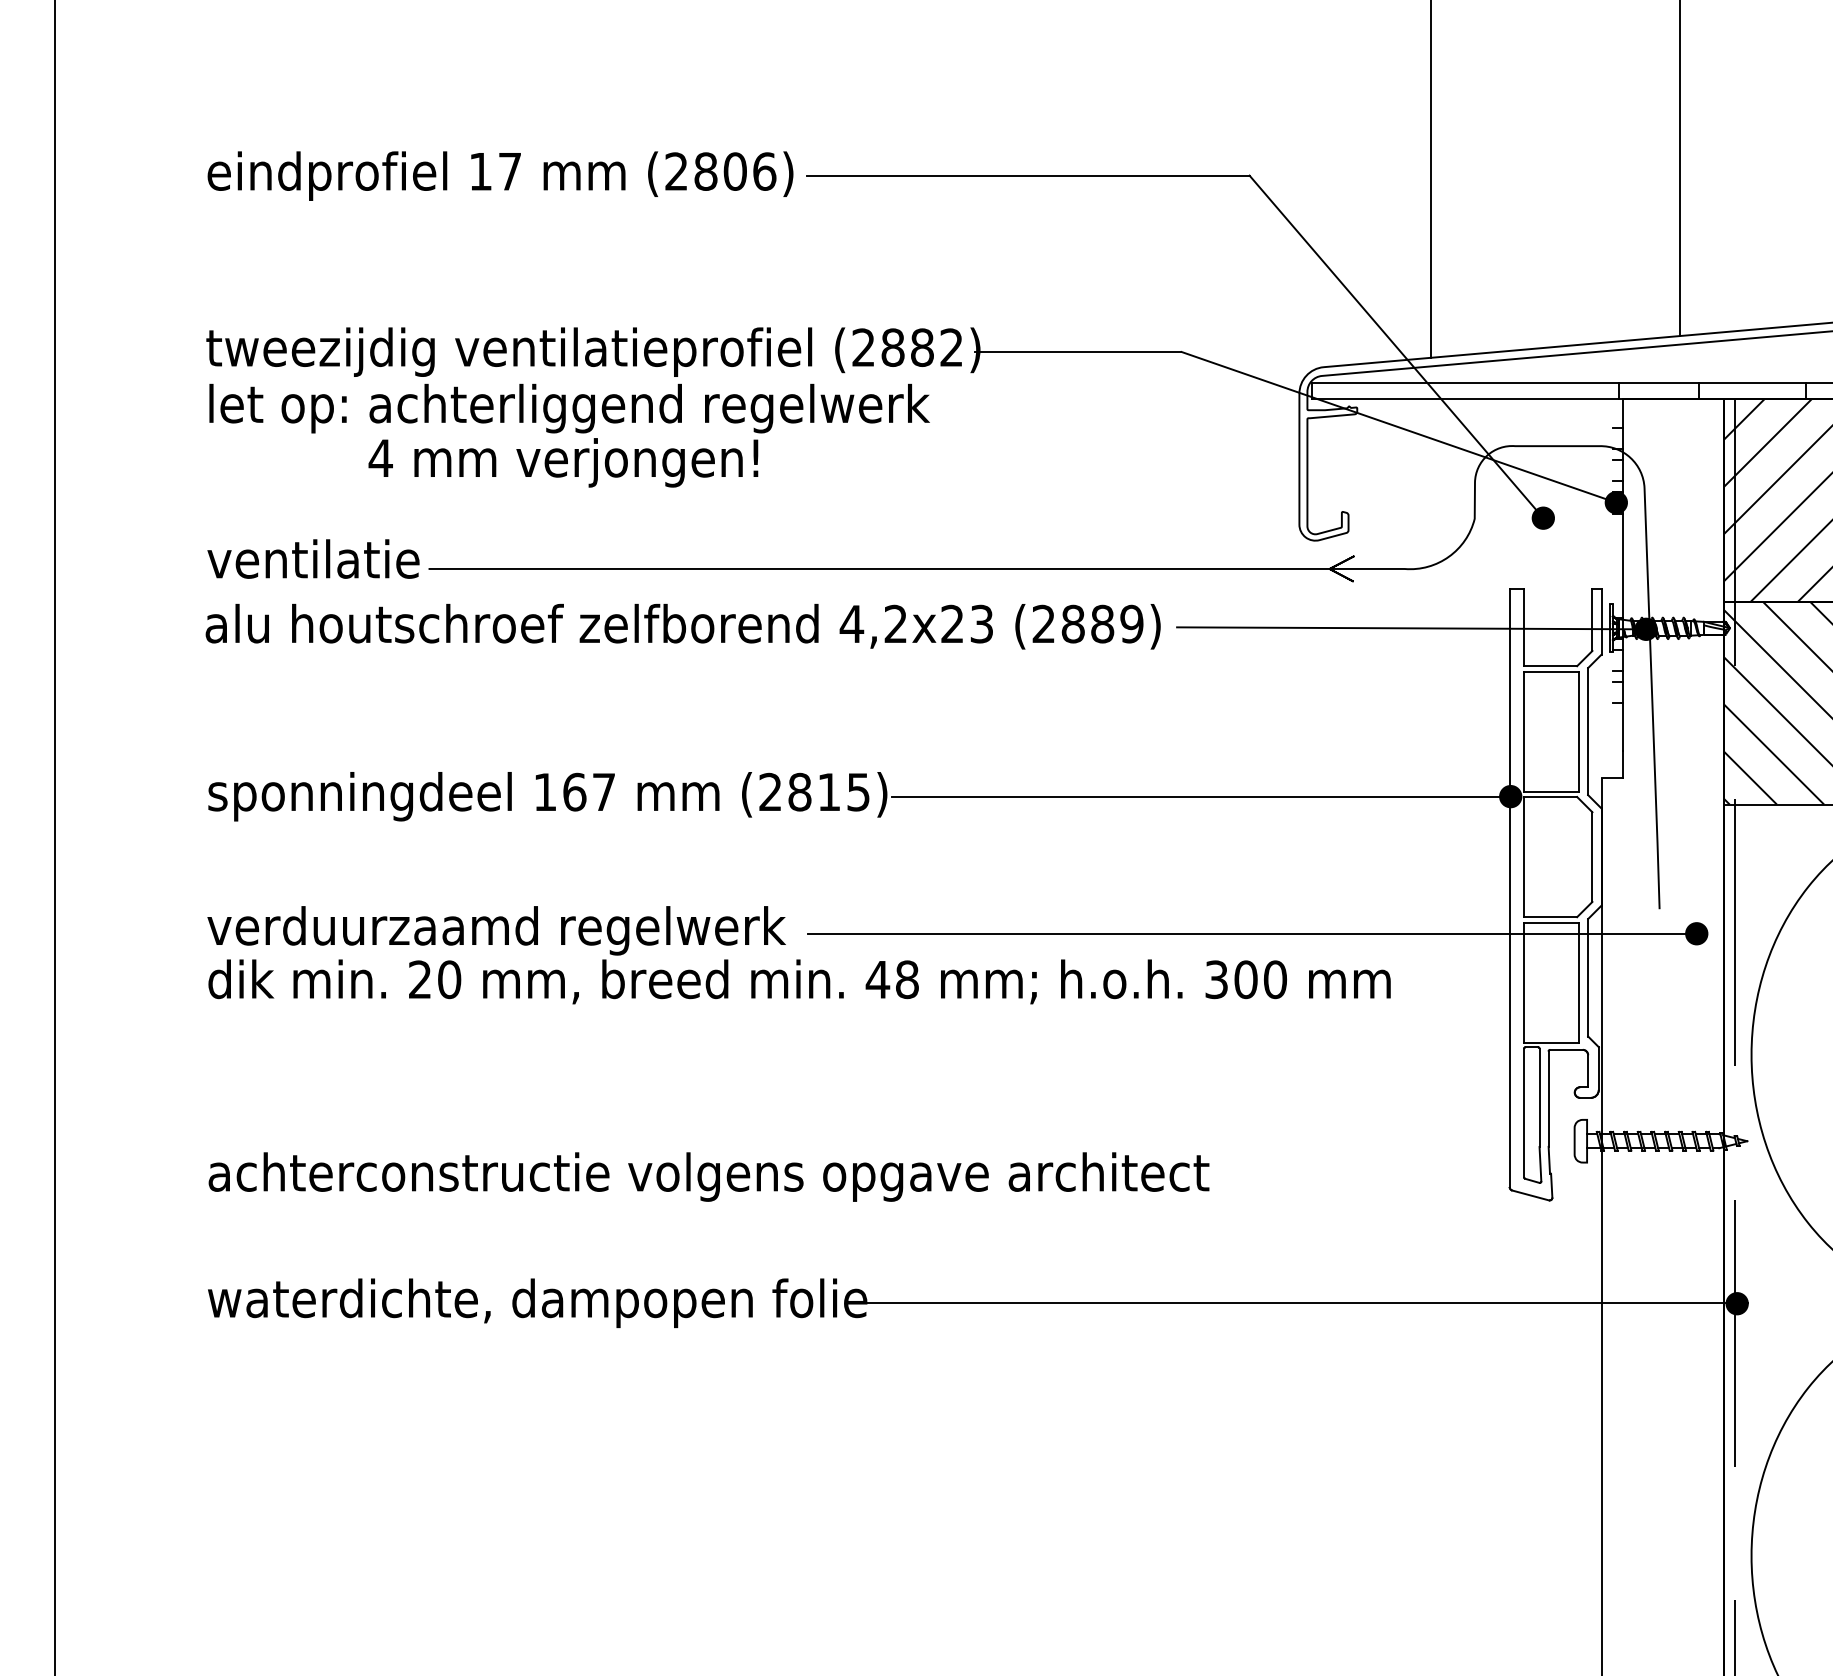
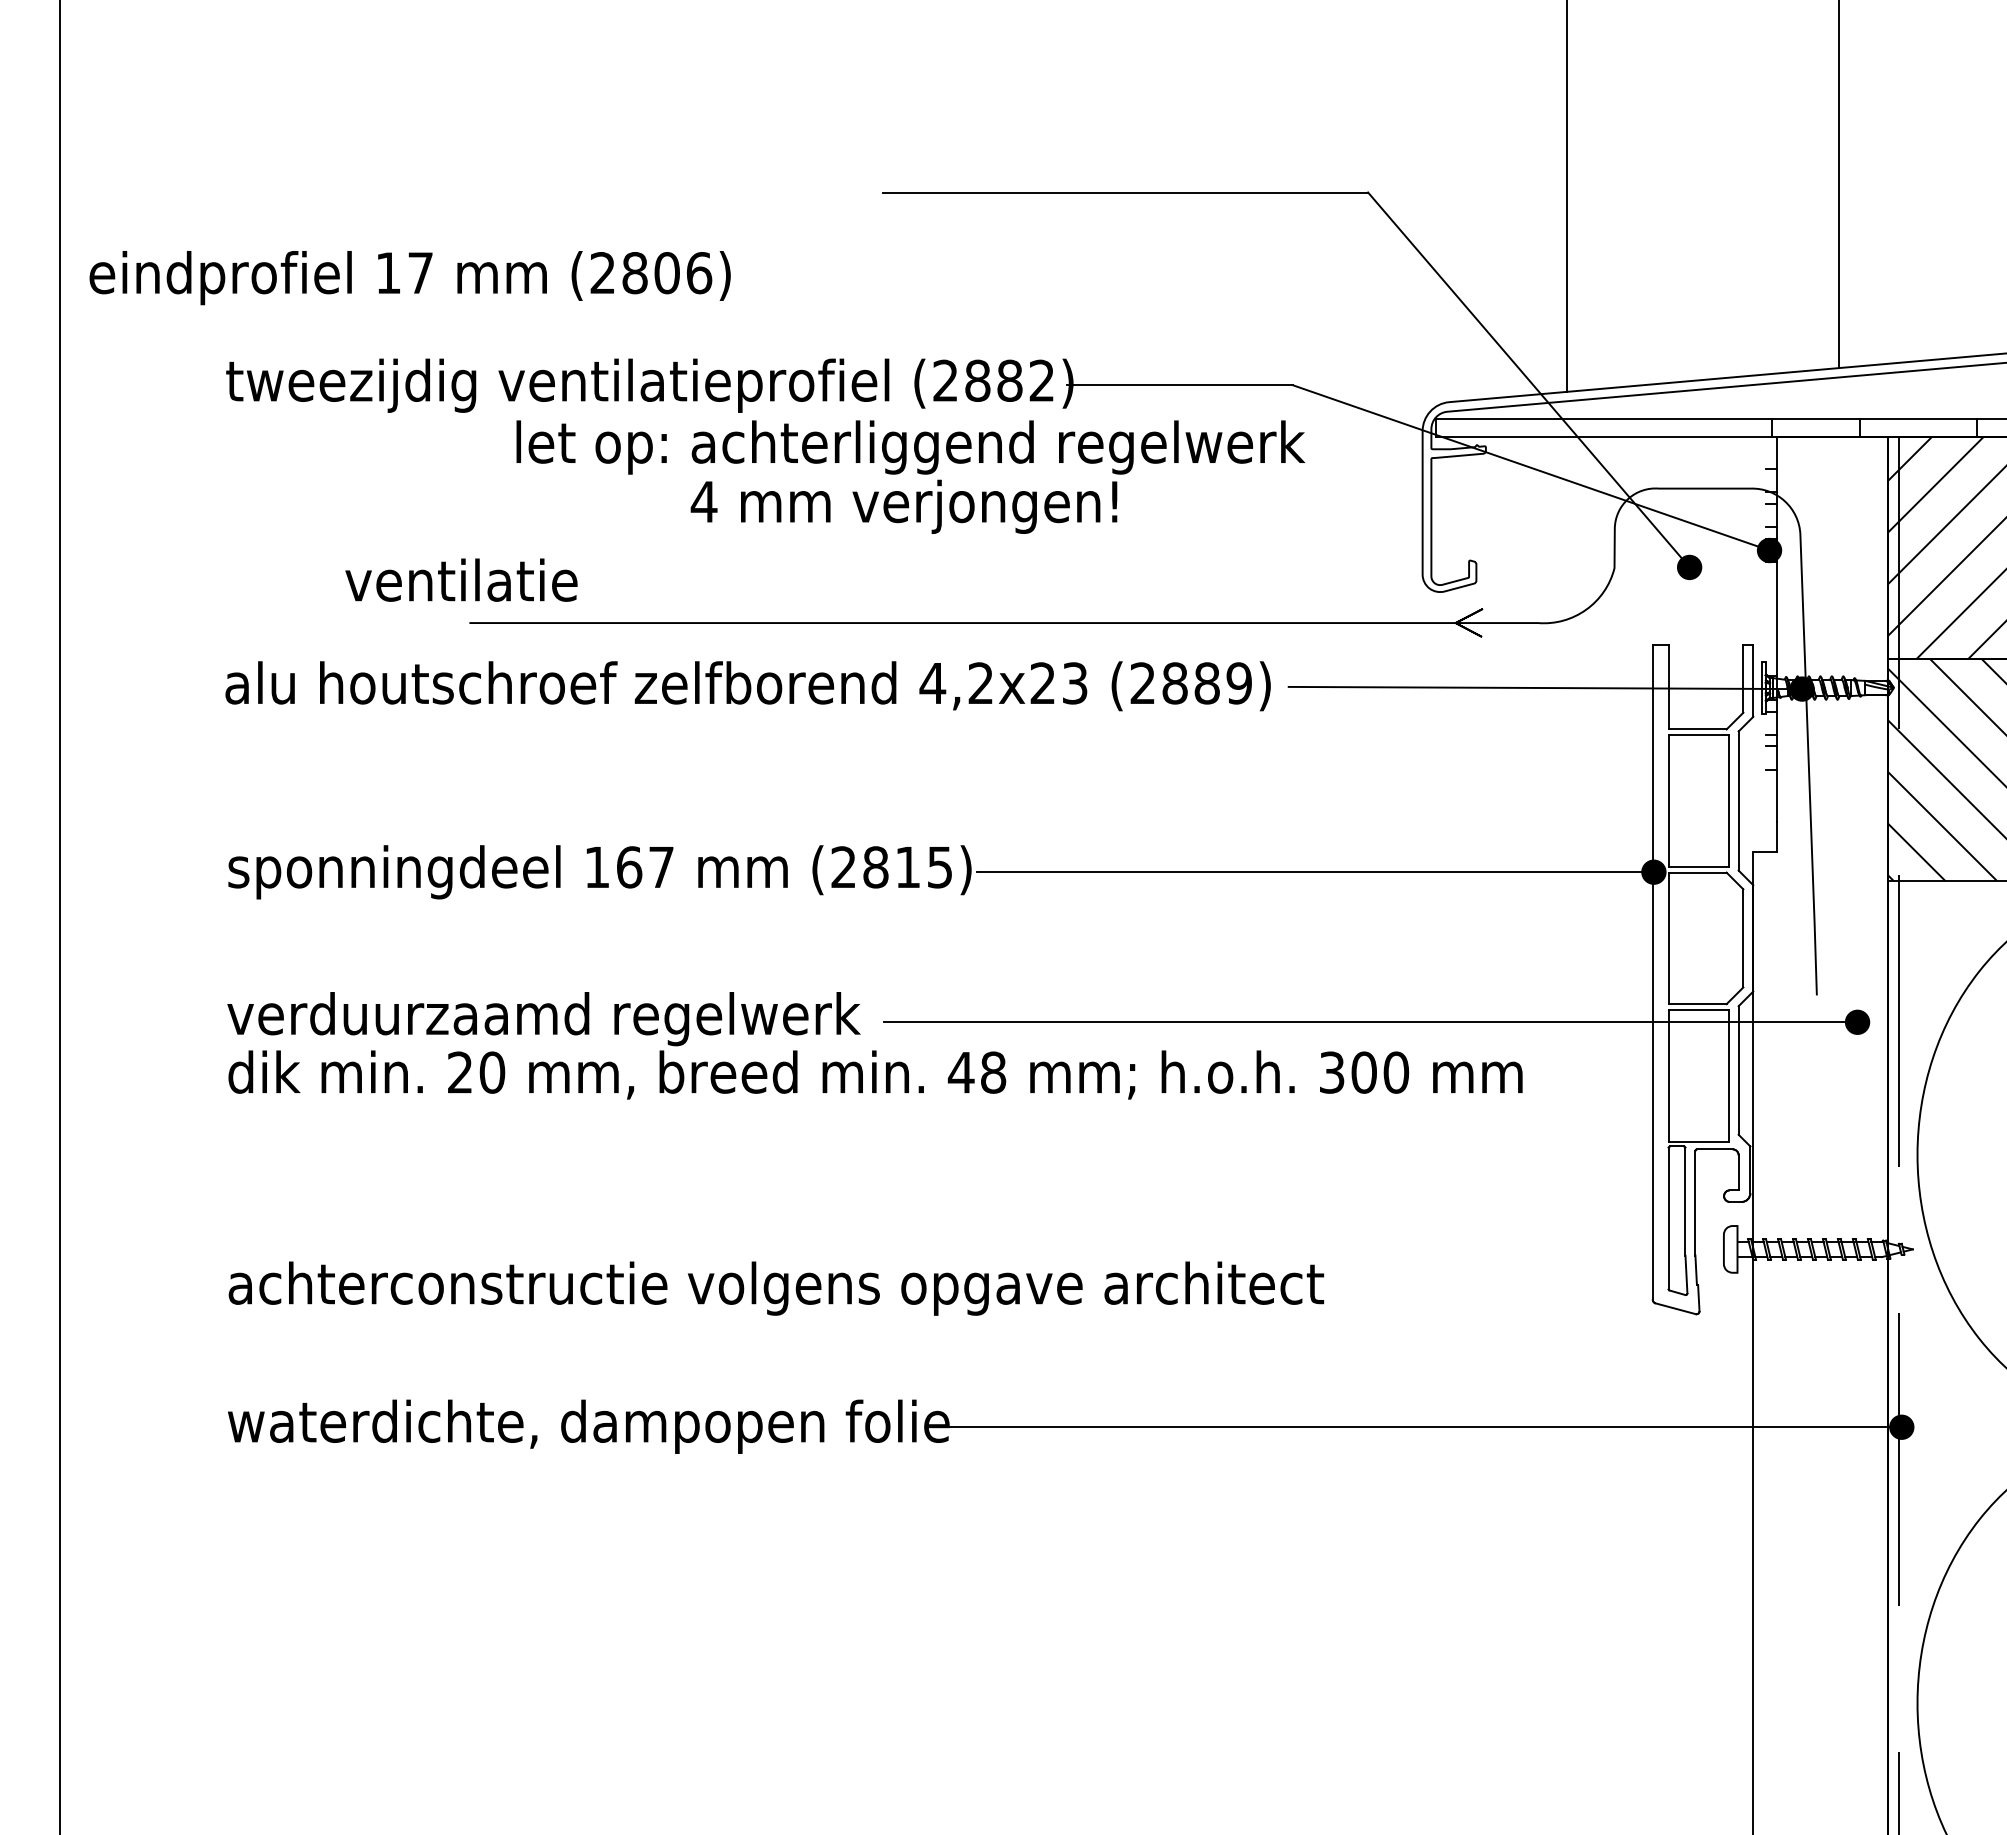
text: (499, 176) -> (409, 278), moved
text: (569, 435) -> (910, 476), moved
text: (313, 558) -> (461, 579), moved

